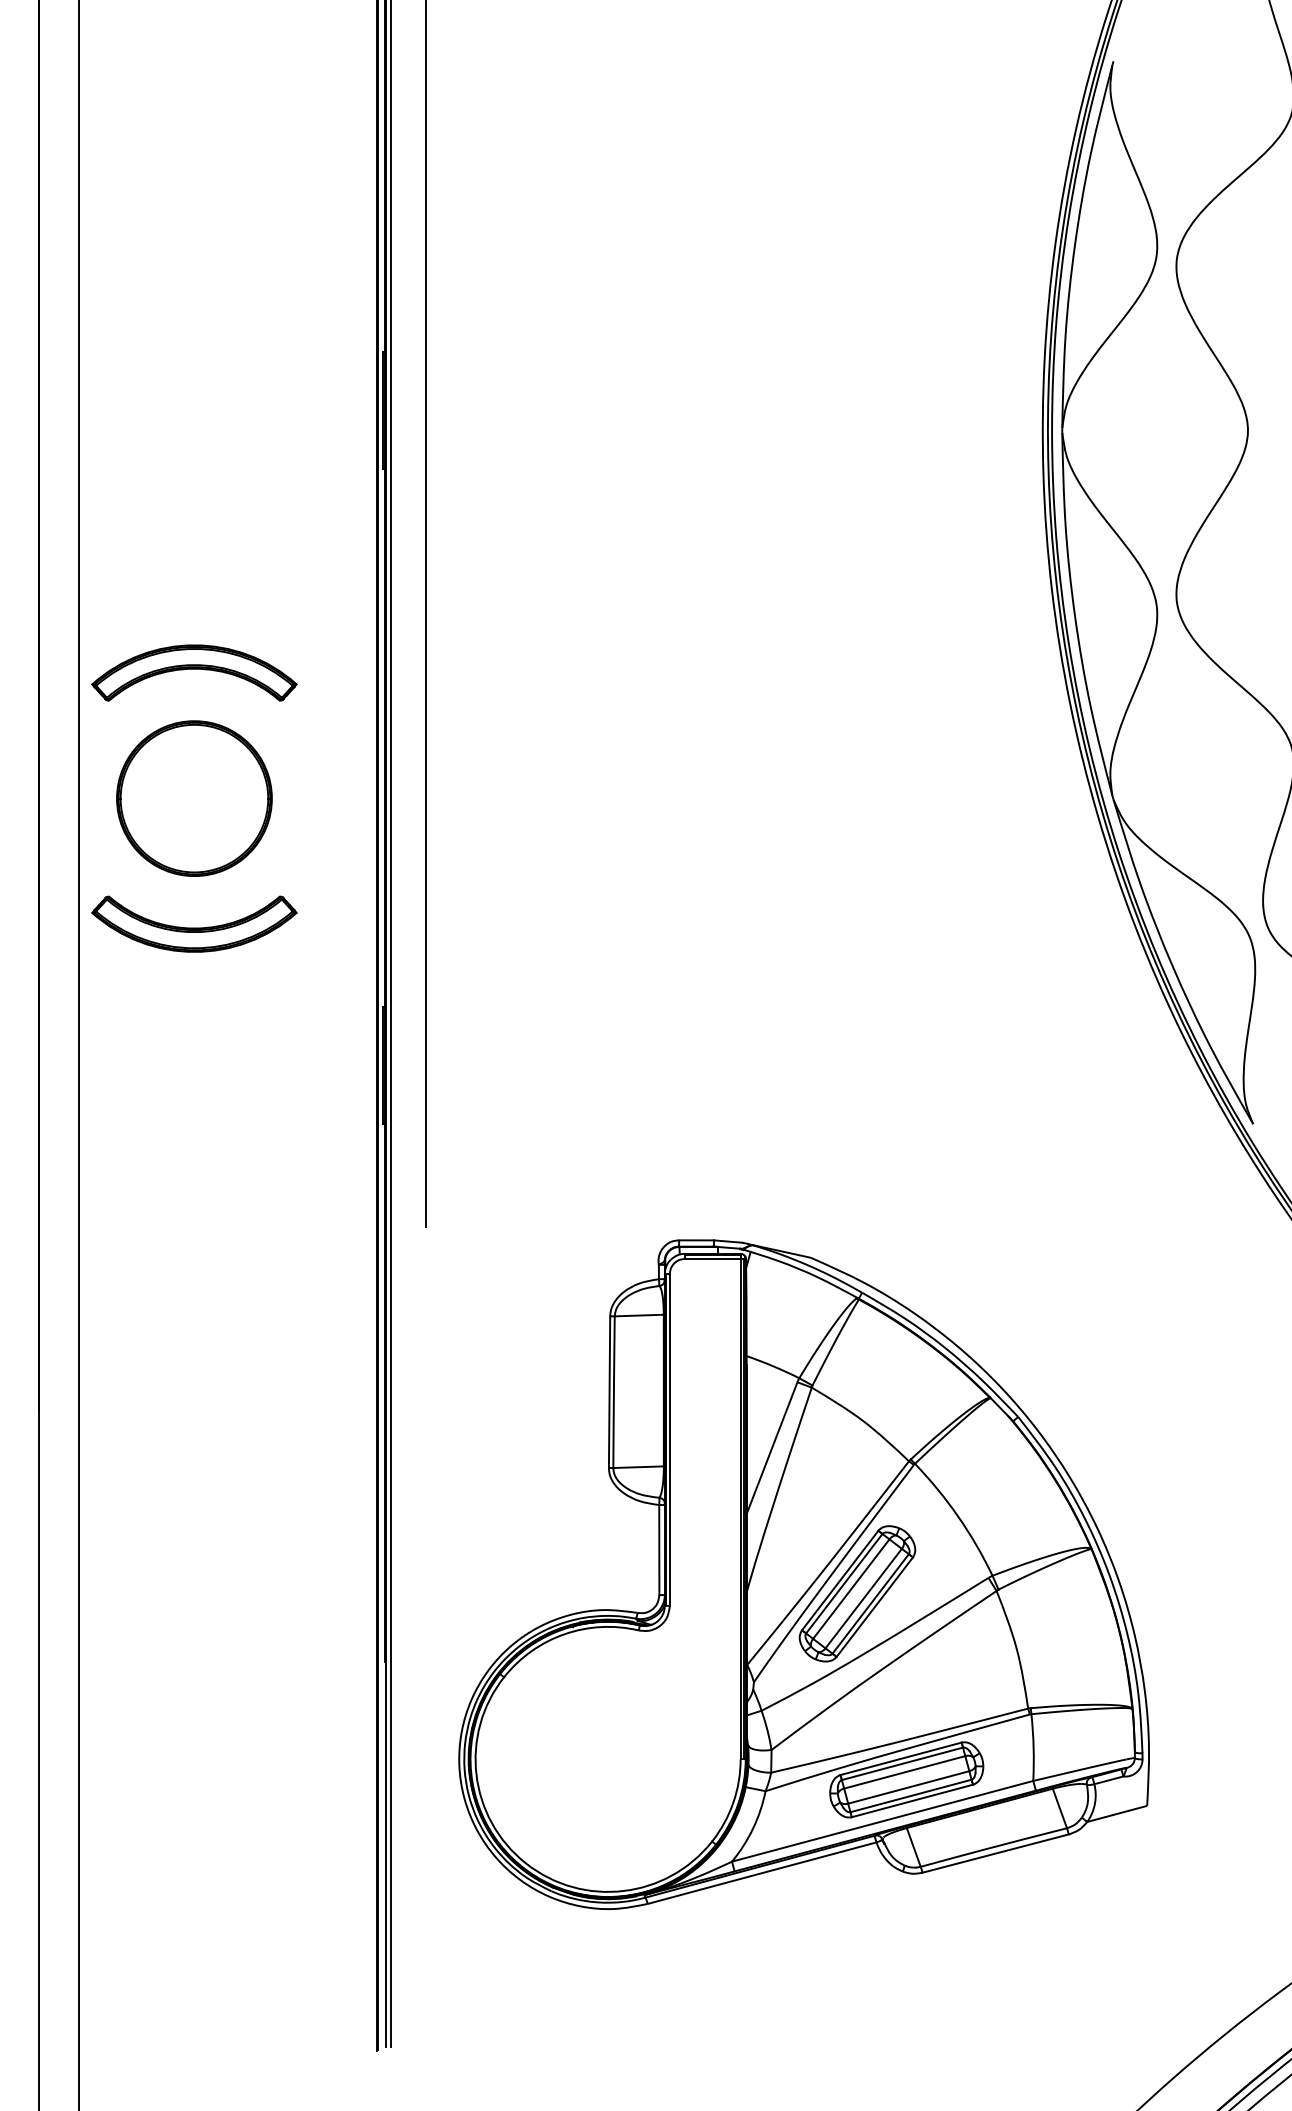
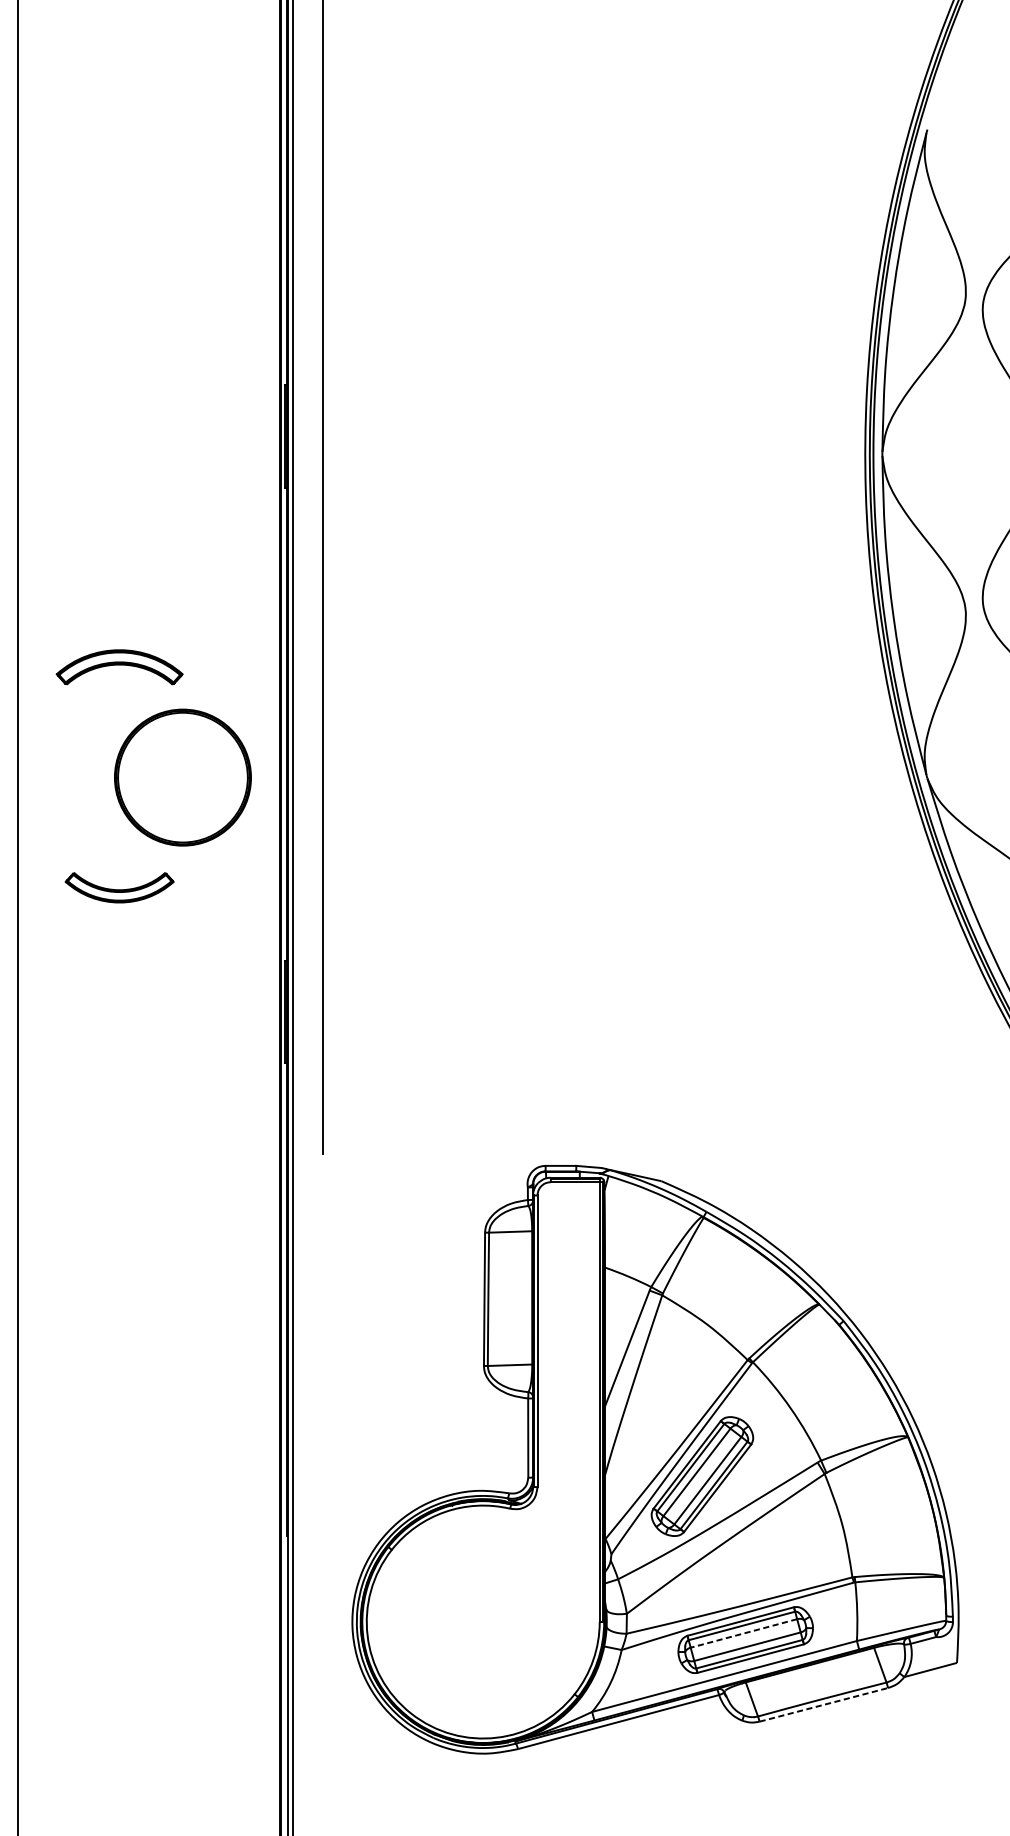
part: (194, 672) -> (119, 666), size x0.7
part: (194, 798) -> (183, 777), moved
part: (194, 923) -> (119, 887), size x0.6
line: (904, 1772) -> (743, 1633), solid -> dashed
line: (995, 1853) -> (823, 1704), solid -> dashed

